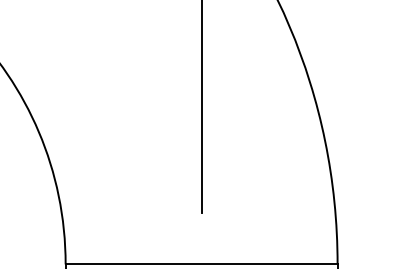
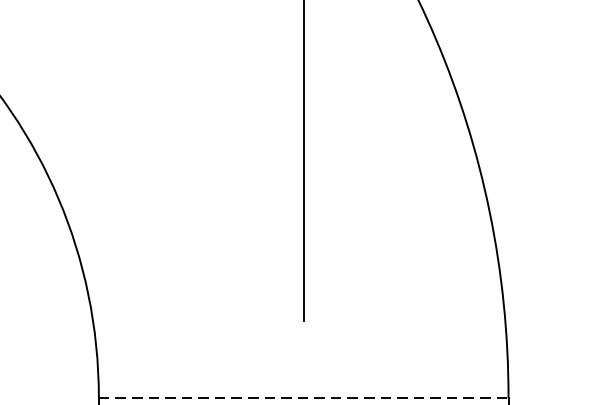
line: (201, 264) -> (303, 398), solid -> dashed

